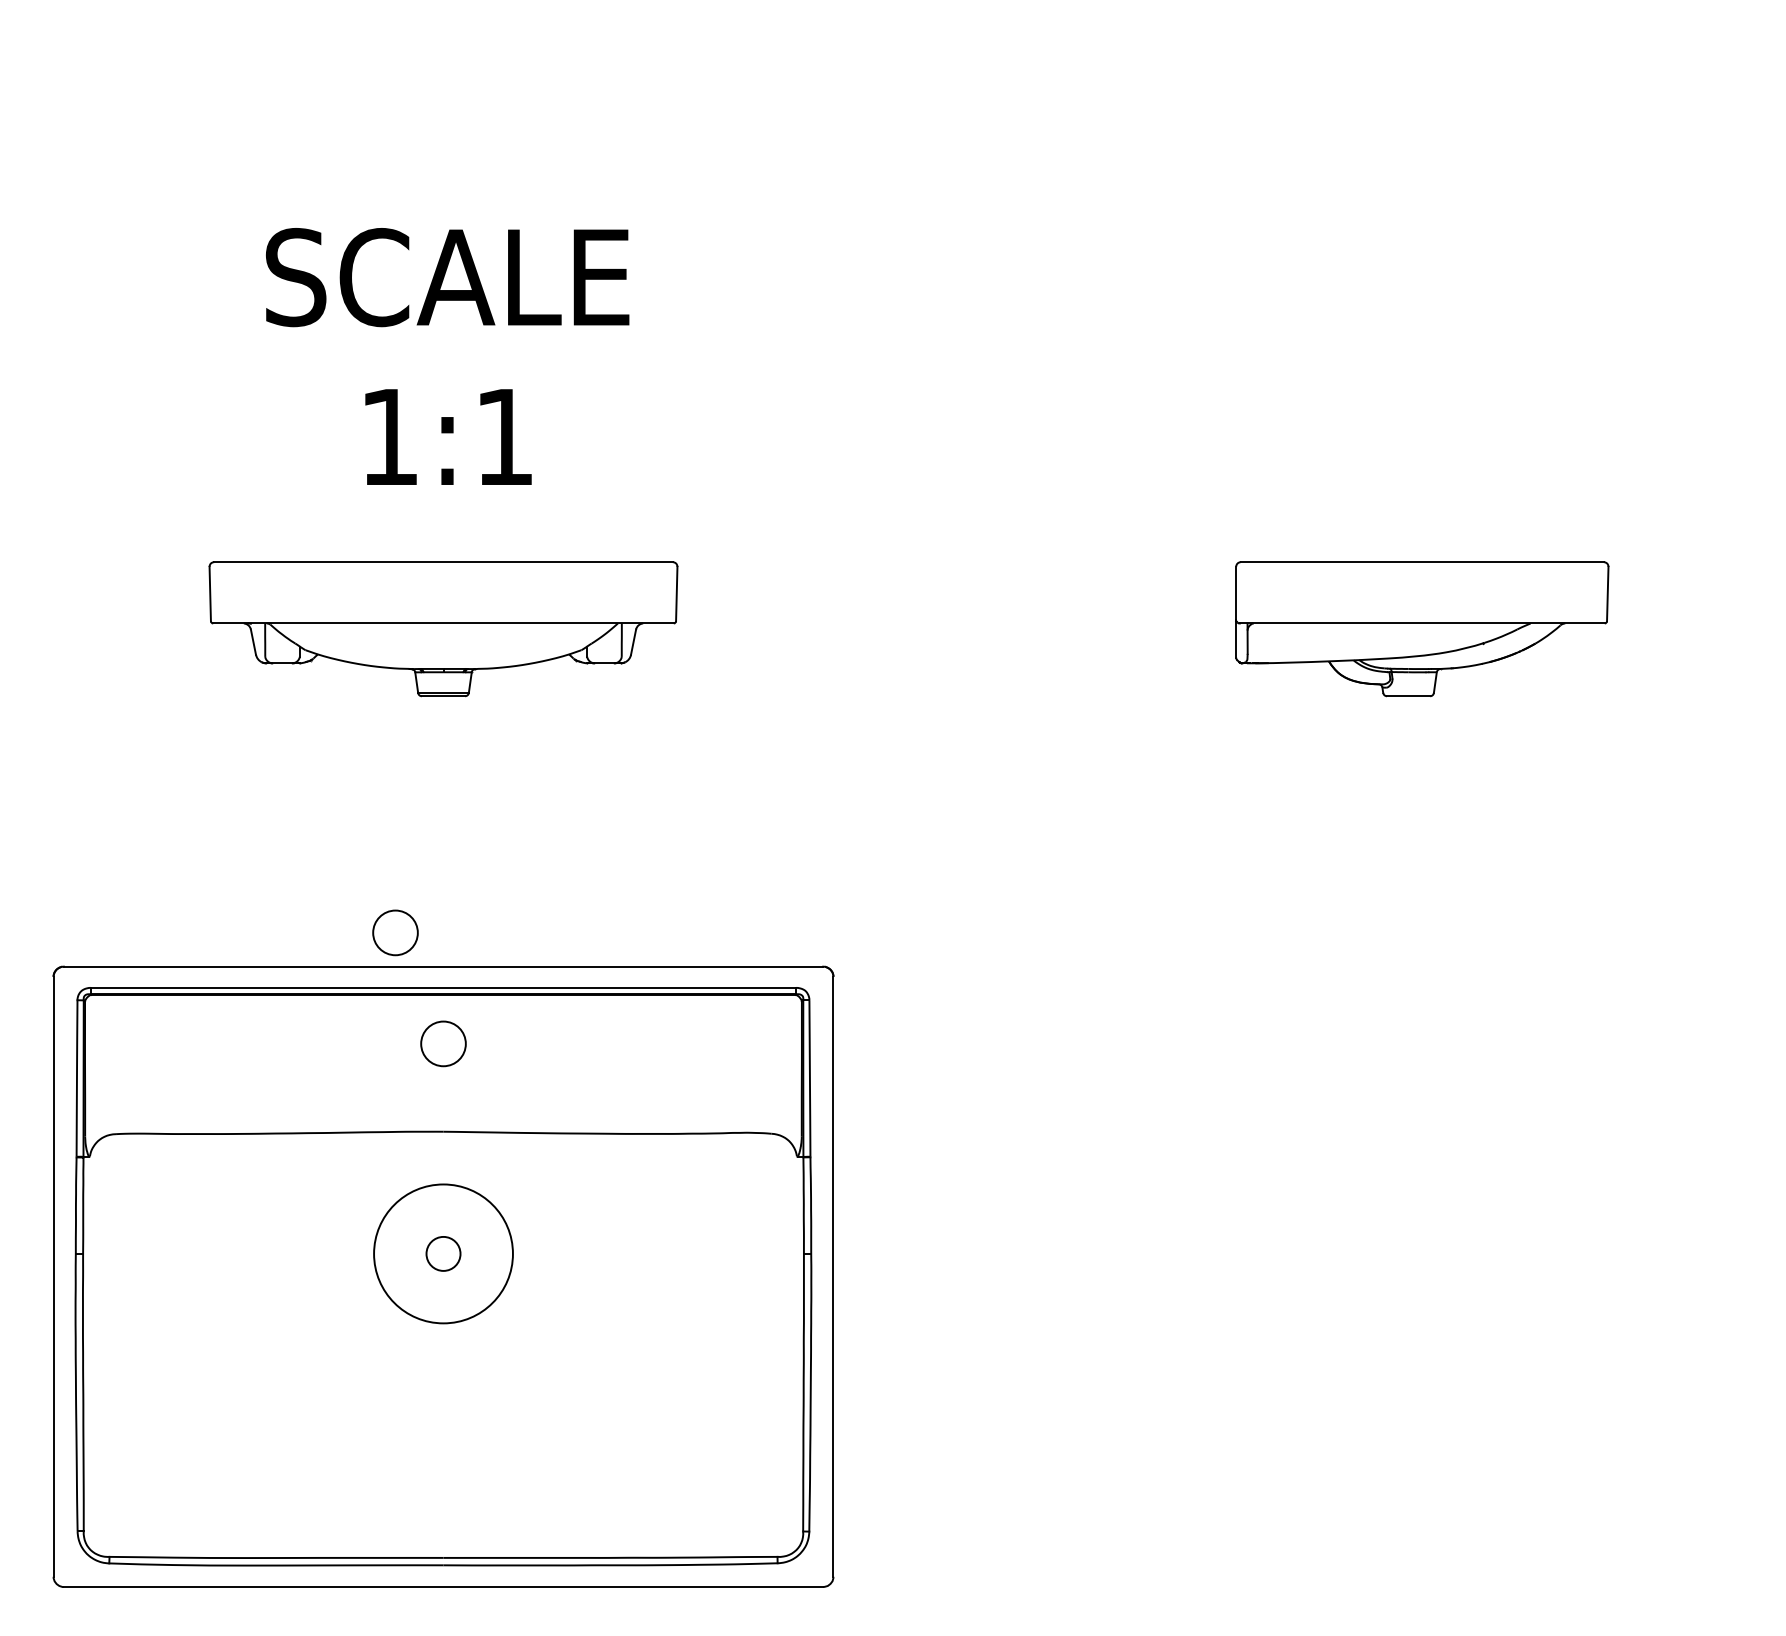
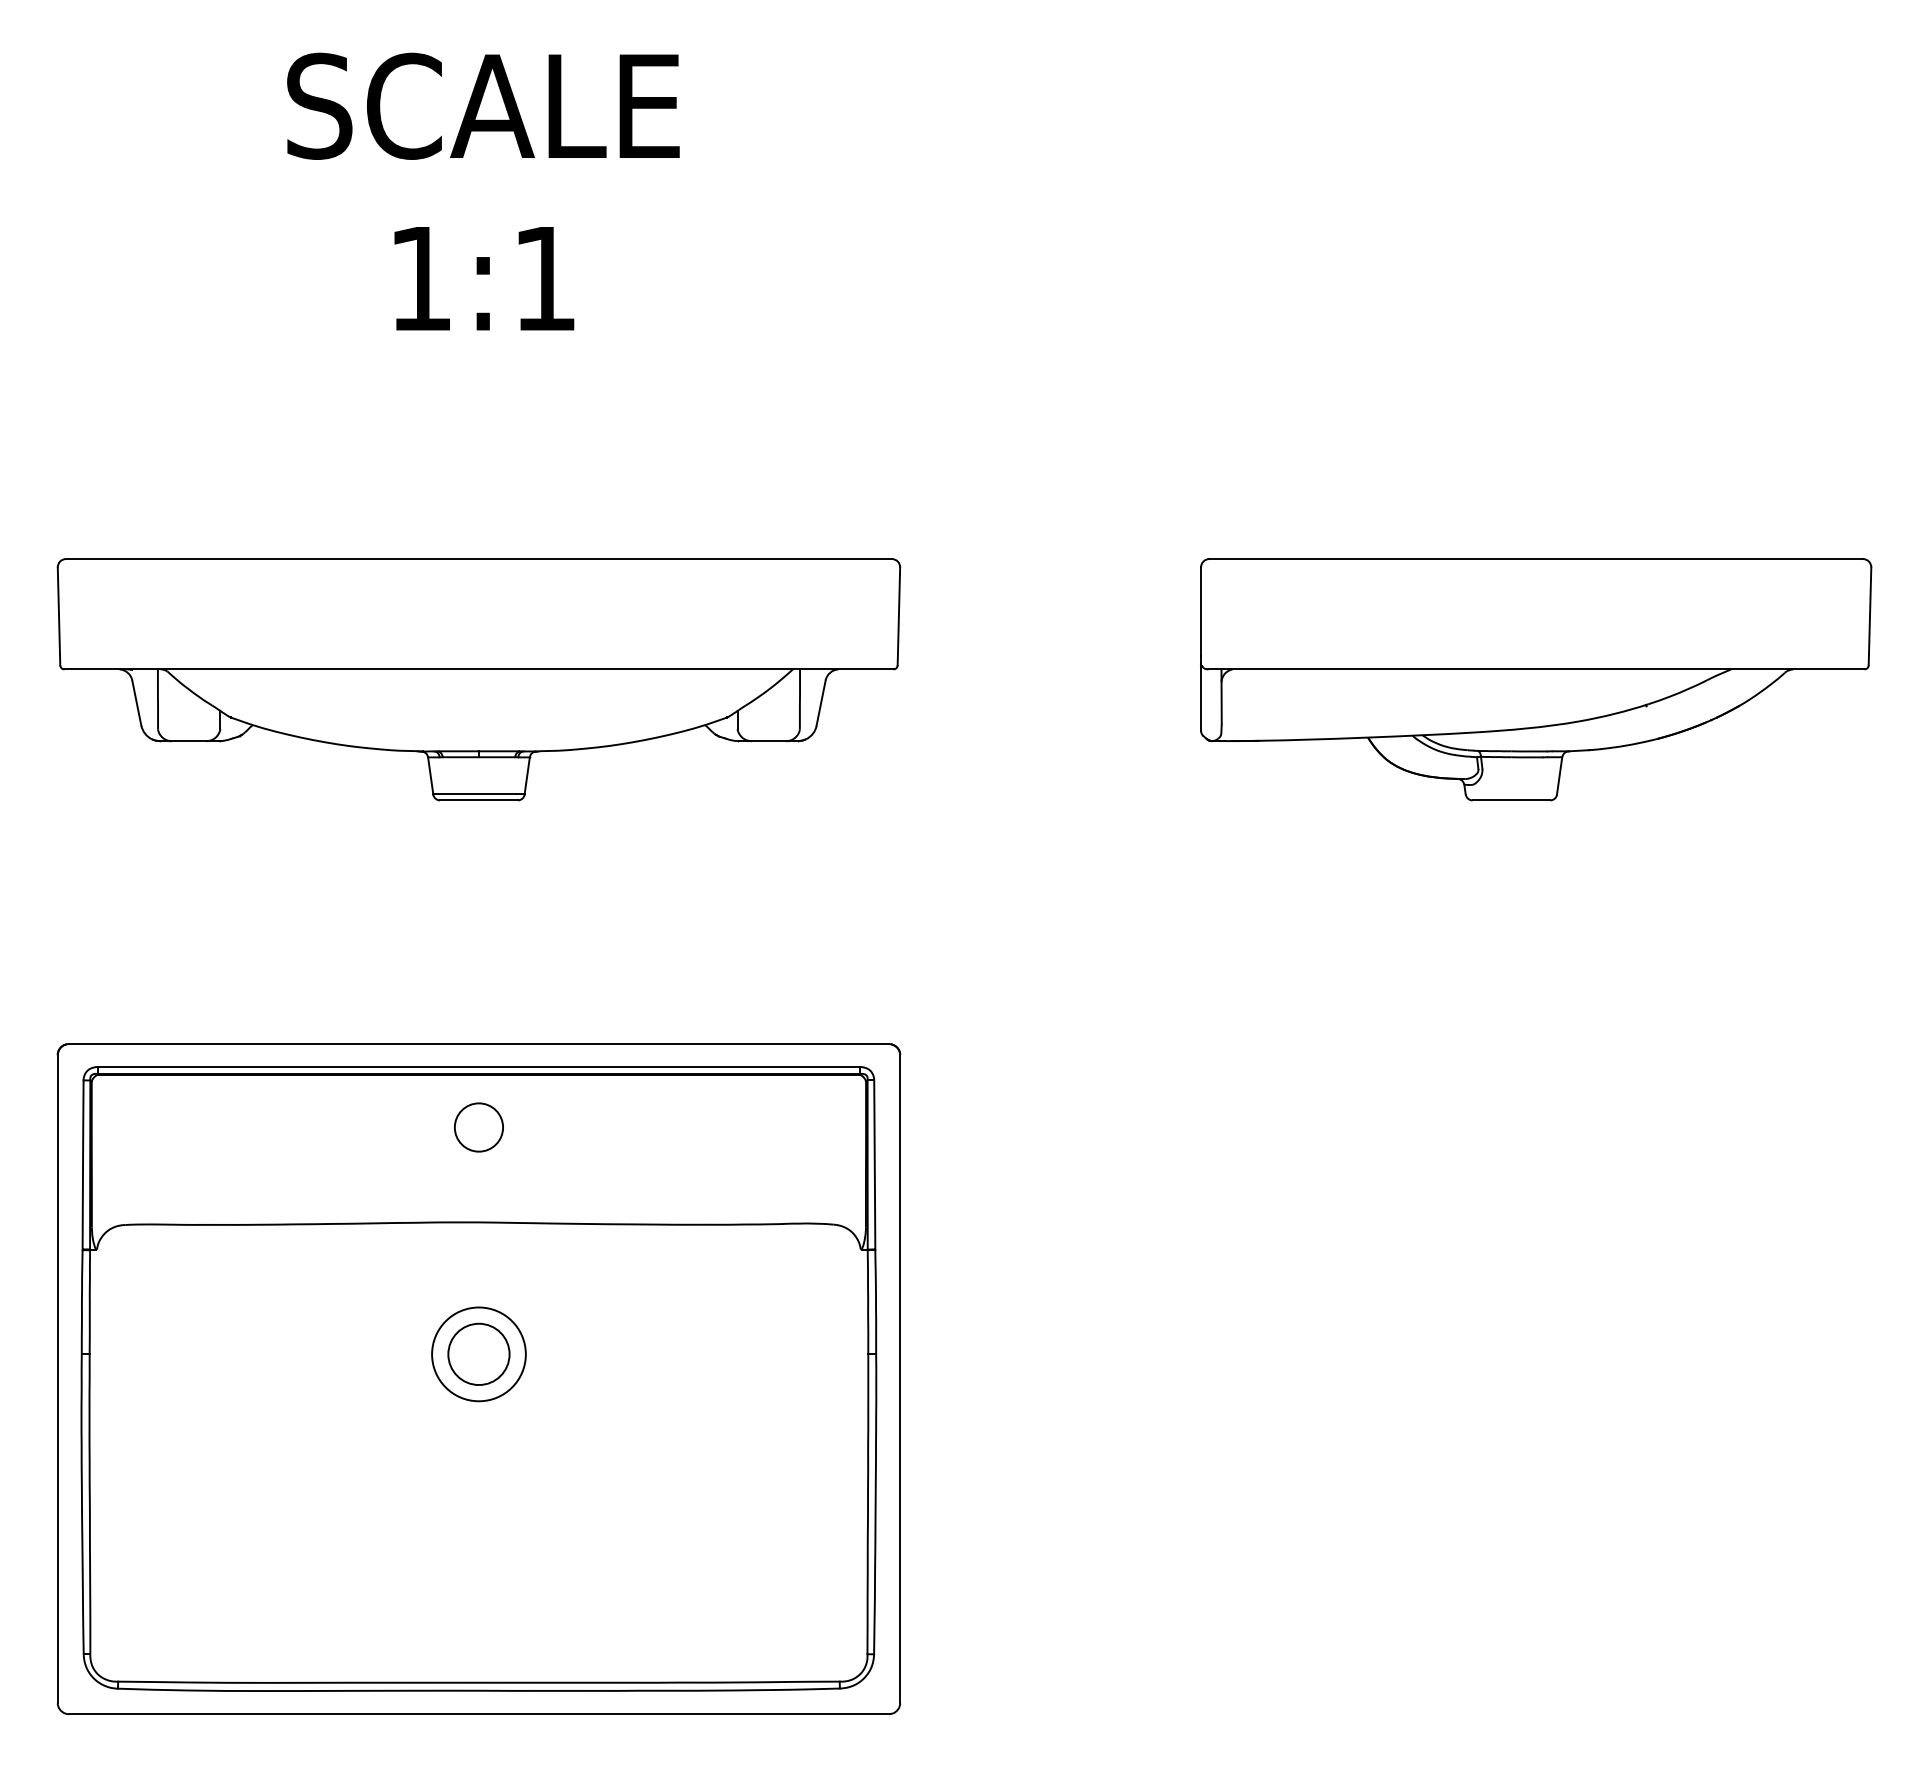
text: (447, 356) -> (483, 191), moved
part: (443, 628) -> (478, 678), size x1.67
part: (1422, 628) -> (1536, 678), size x1.67
circle: (395, 932) -> (427, 1007), removed
circle: (443, 1253) -> (478, 1353), size x0.62
circle: (443, 1253) -> (478, 1353), size x1.67

